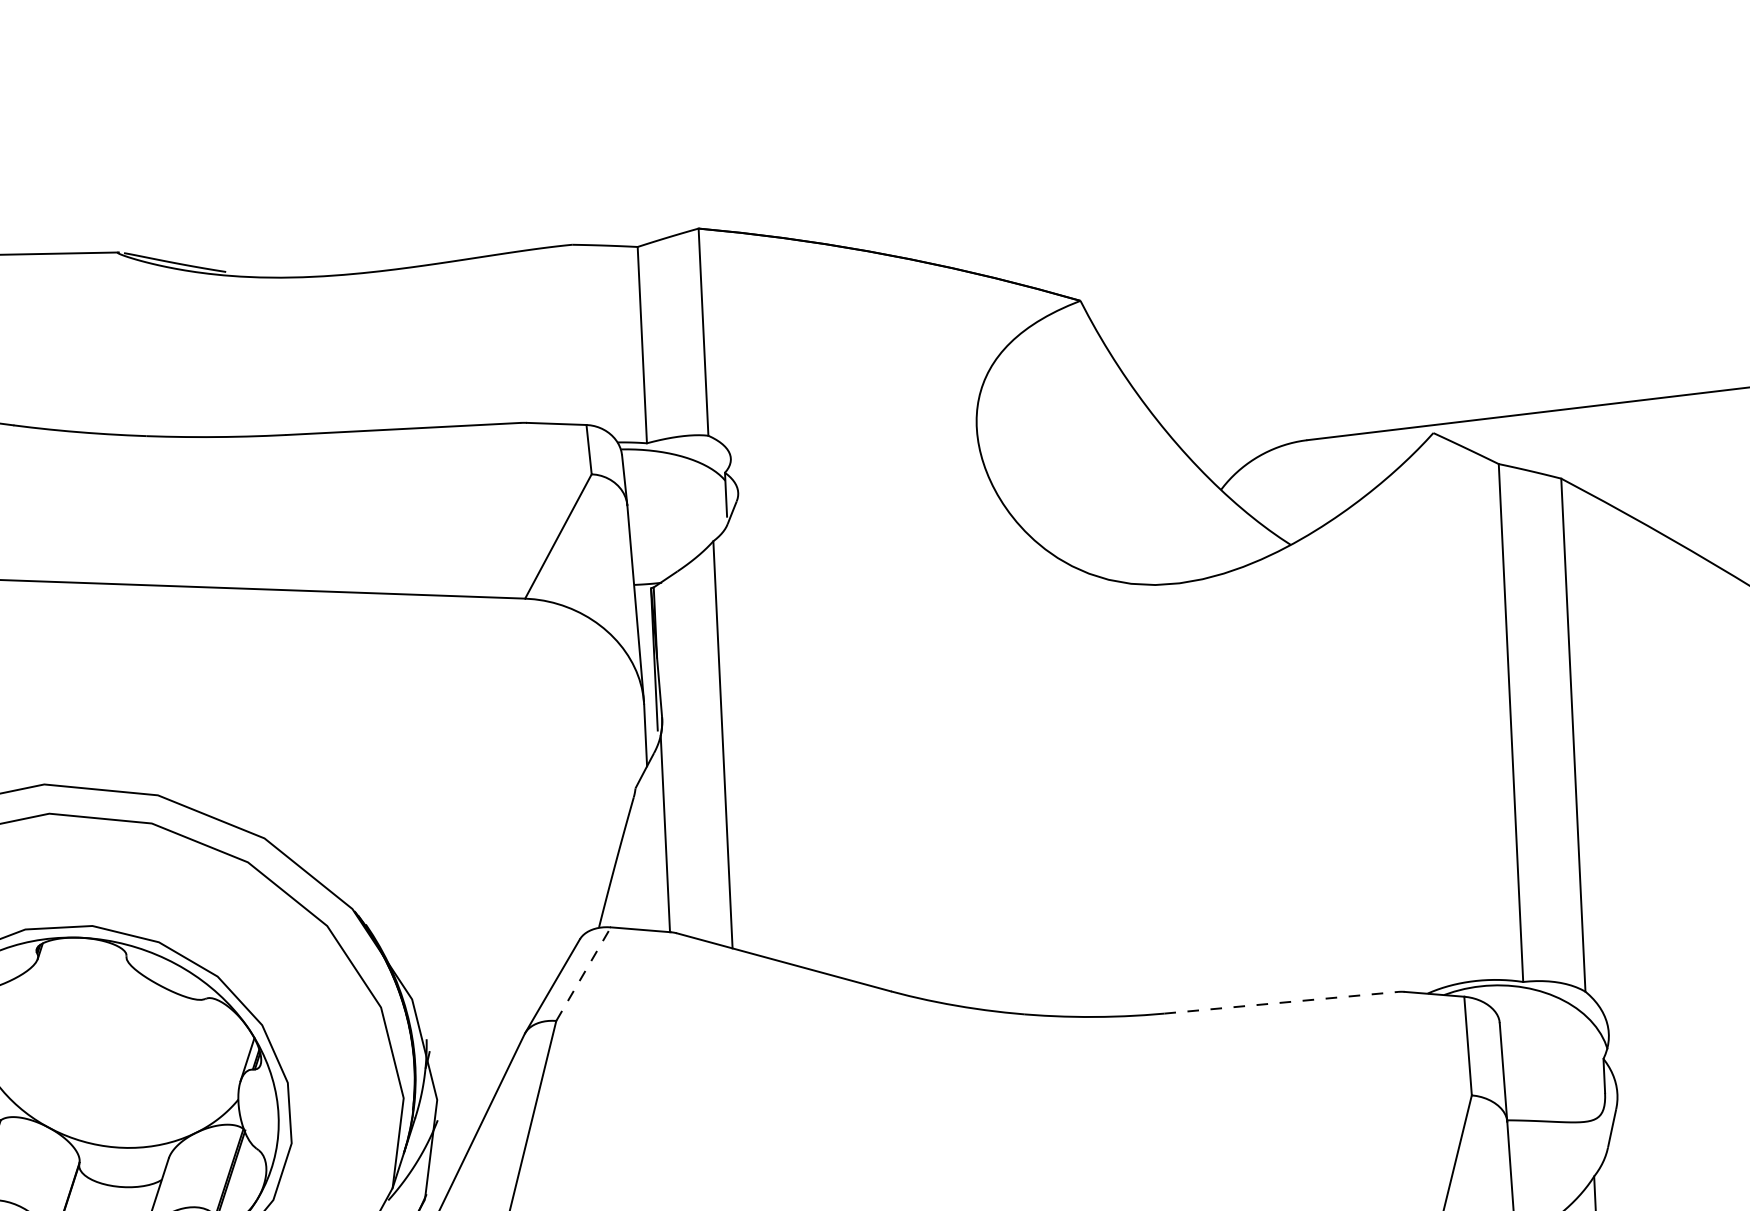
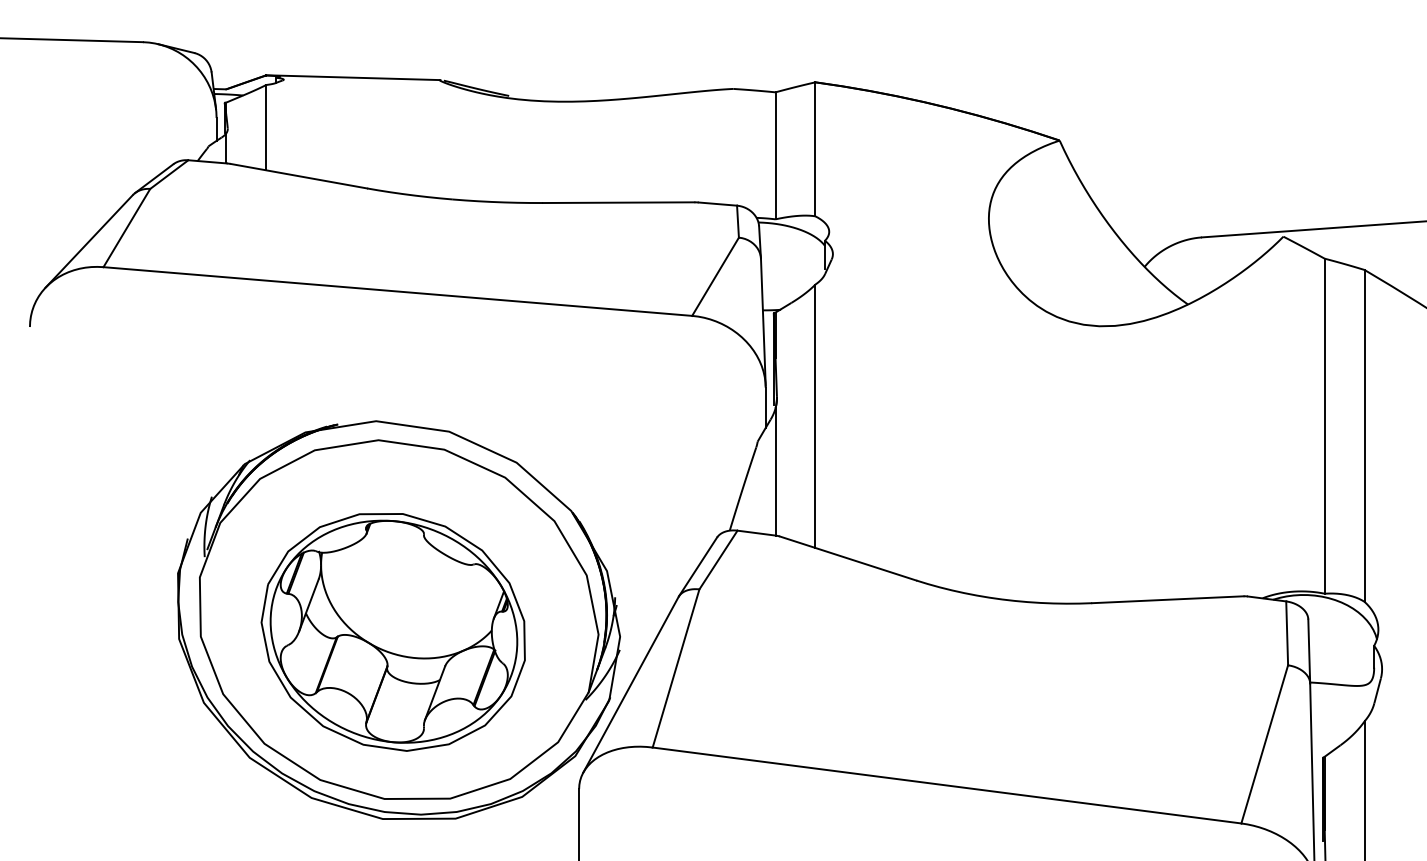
line: (583, 973) -> (718, 559), dashed -> solid
line: (1280, 1002) -> (1167, 599), dashed -> solid

